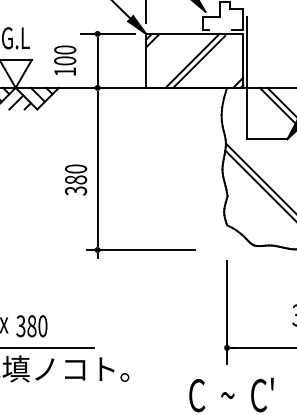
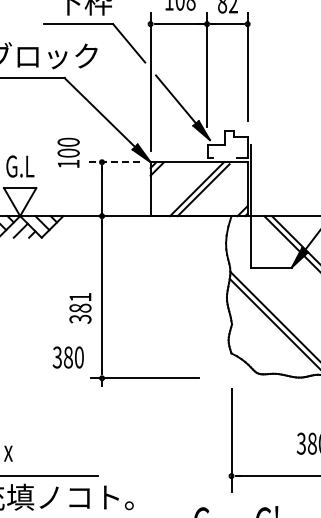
line: (108, 34) -> (112, 162), solid -> dashed
text: (65, 60) -> (68, 152), moved
text: (76, 168) -> (80, 296), 380 -> 381
text: (31, 326) -> (67, 357), moved

